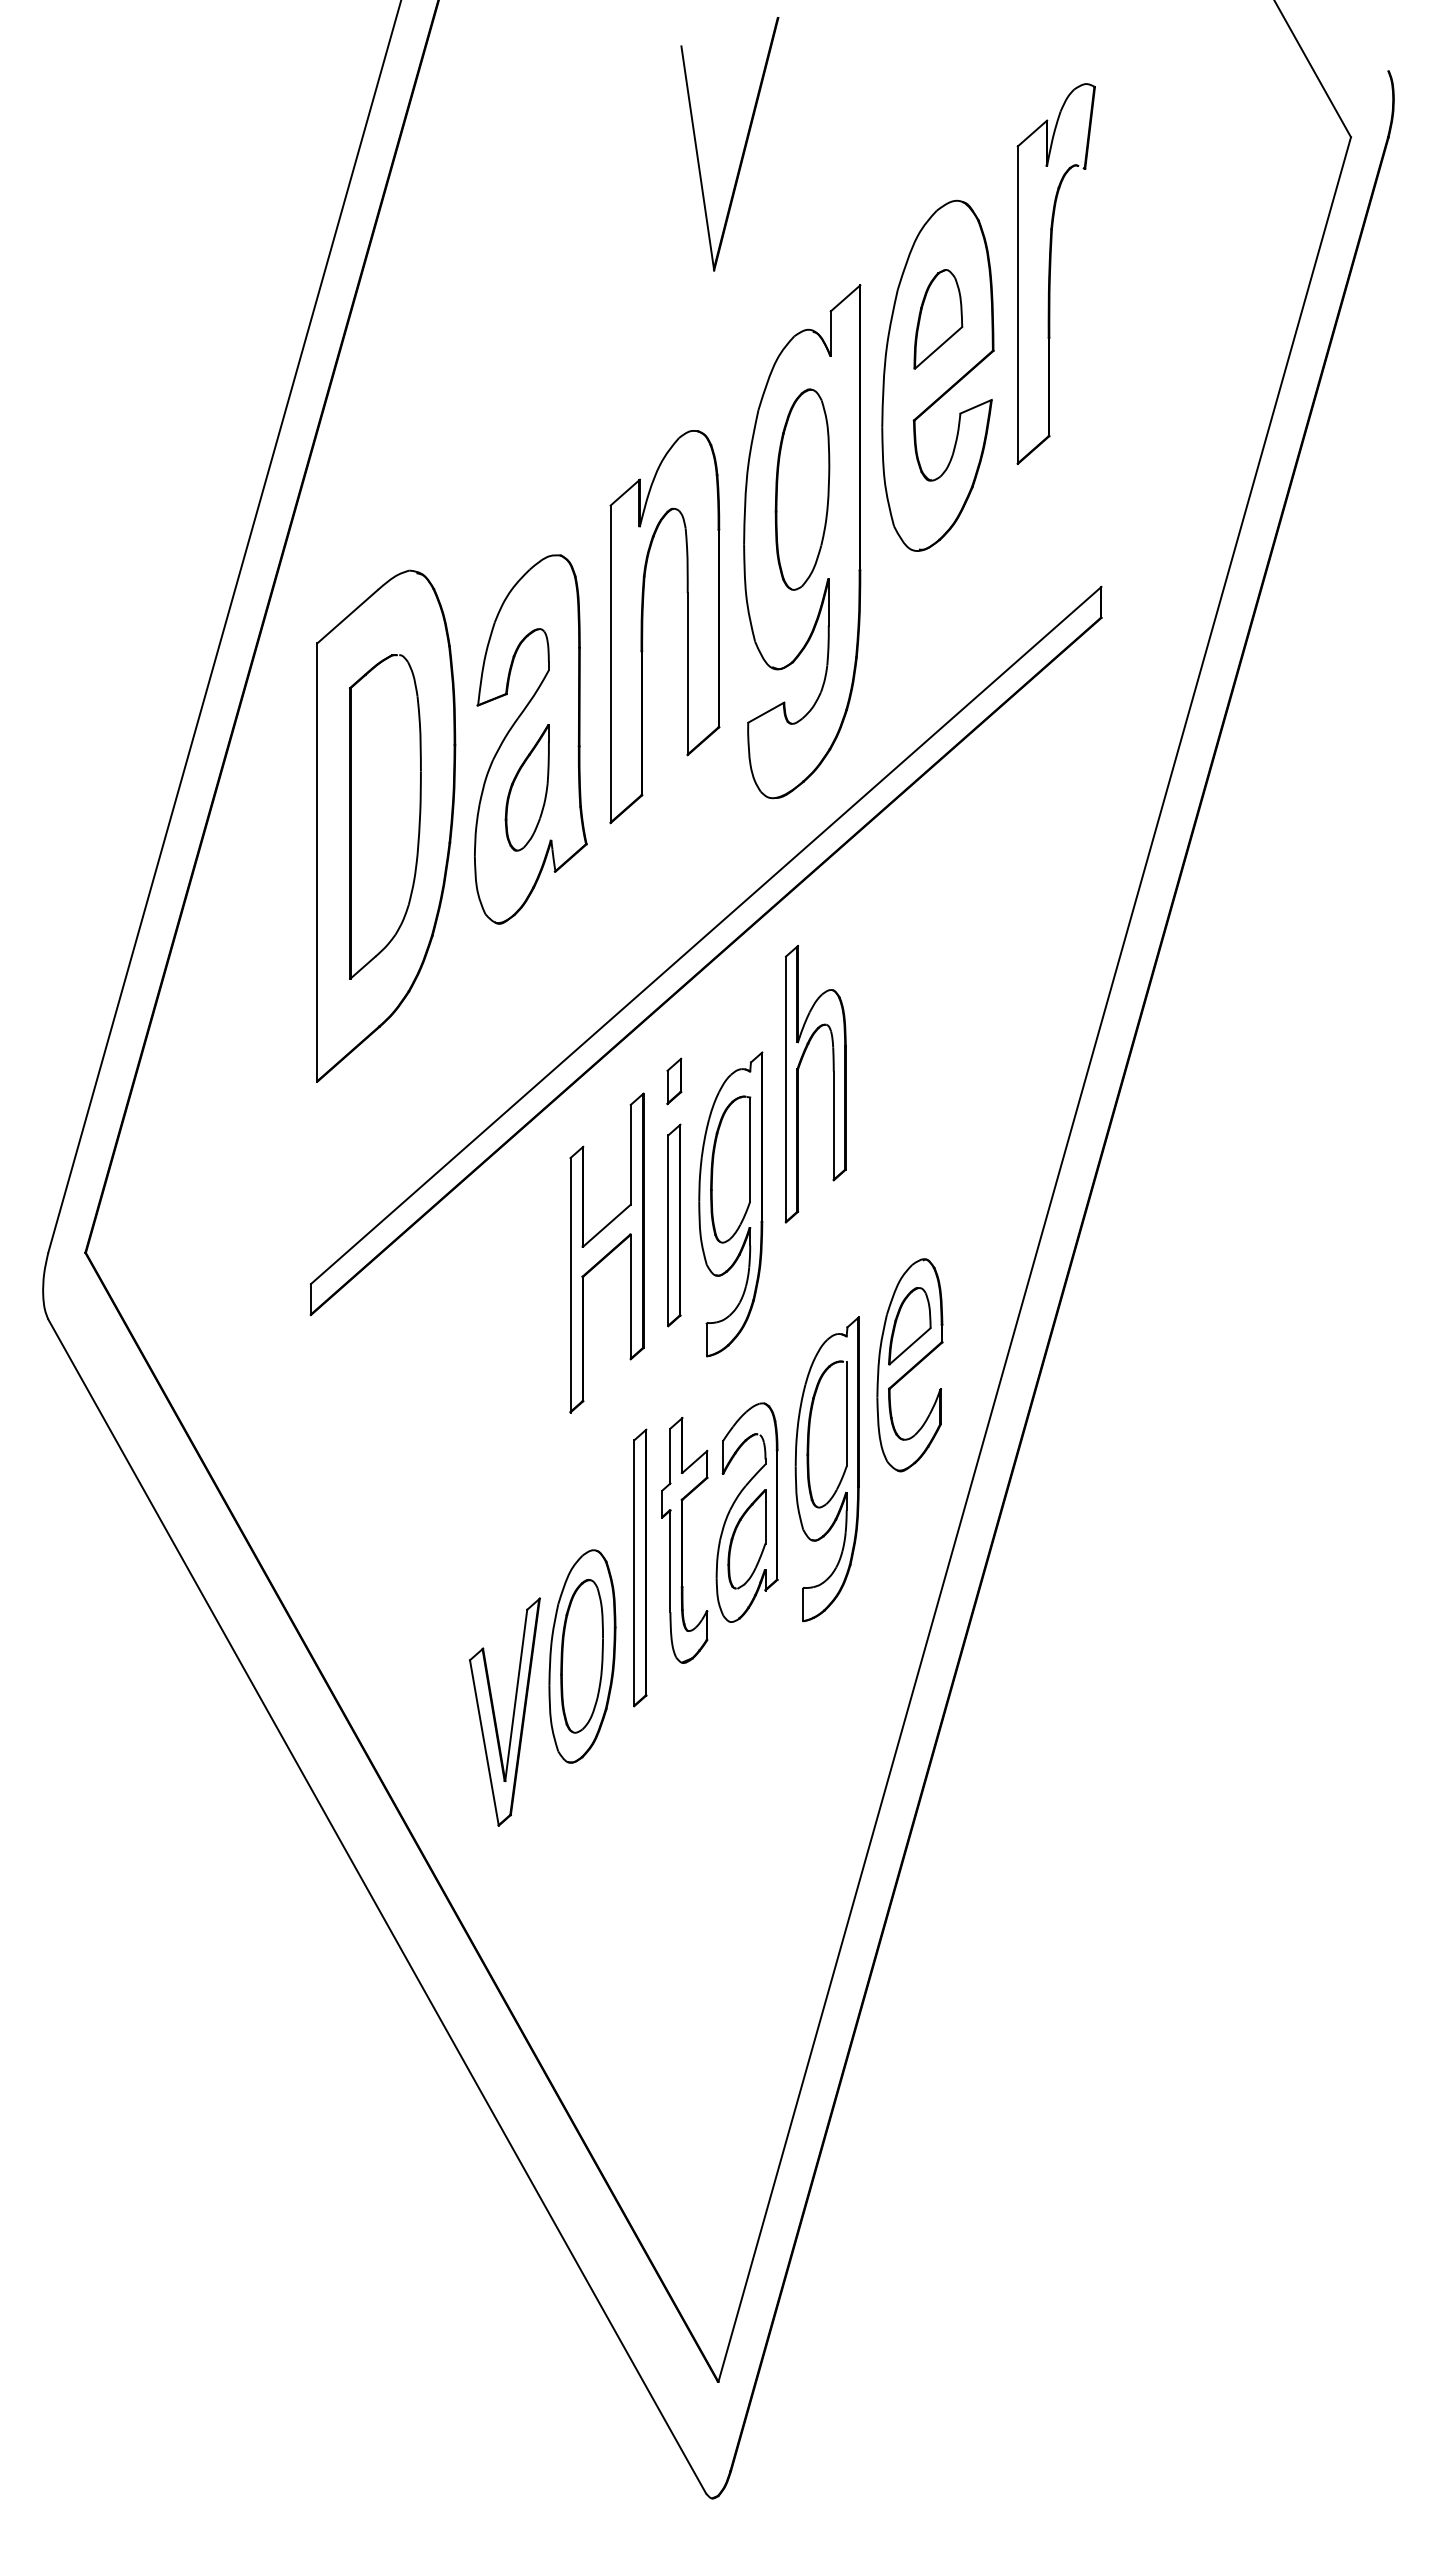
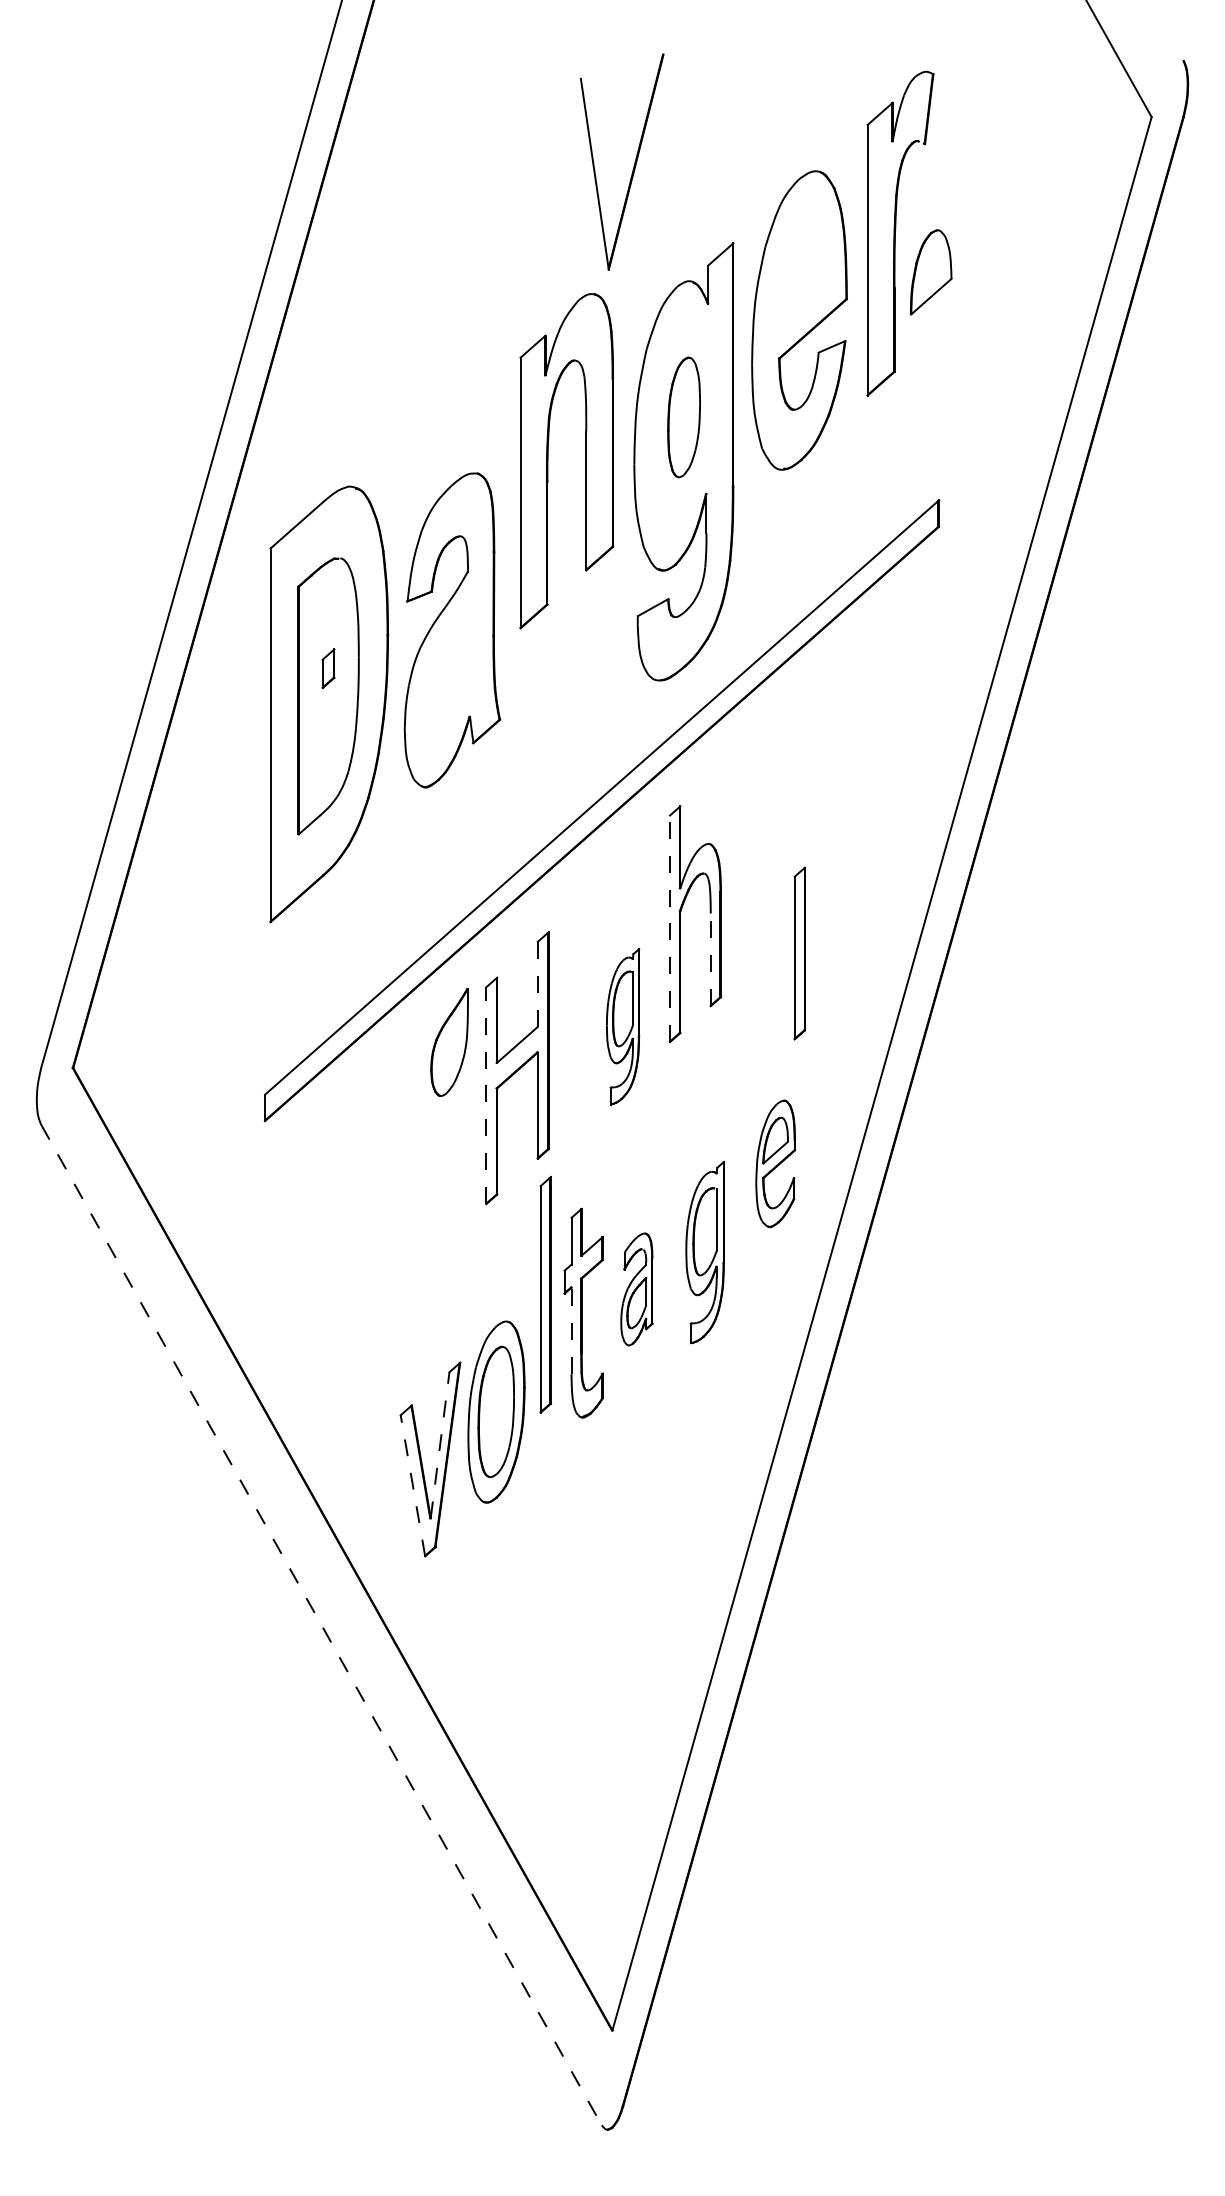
part: (743, 147) -> (633, 165), moved
part: (938, 319) -> (931, 272), moved
part: (802, 489) -> (684, 417), size x0.7
part: (643, 627) -> (548, 461), moved
part: (526, 787) -> (448, 1042), moved
part: (674, 1081) -> (328, 668), moved
line: (785, 1089) -> (669, 928), solid -> dashed
line: (833, 1125) -> (710, 959), solid -> dashed
line: (630, 1154) -> (537, 984), solid -> dashed
part: (730, 1204) -> (622, 1026), size x0.6
part: (674, 1225) -> (800, 953), moved
line: (570, 1284) -> (486, 1095), solid -> dashed
part: (909, 1365) -> (775, 1164), size x0.7
part: (826, 1469) -> (704, 1252), size x0.7
part: (746, 1512) -> (636, 1289), size x0.6
line: (670, 1561) -> (571, 1331), solid -> dashed
part: (640, 1567) -> (546, 1294), moved
line: (516, 1694) -> (440, 1444), solid -> dashed
line: (484, 1742) -> (413, 1485), solid -> dashed
line: (377, 1906) -> (321, 1625), solid -> dashed

